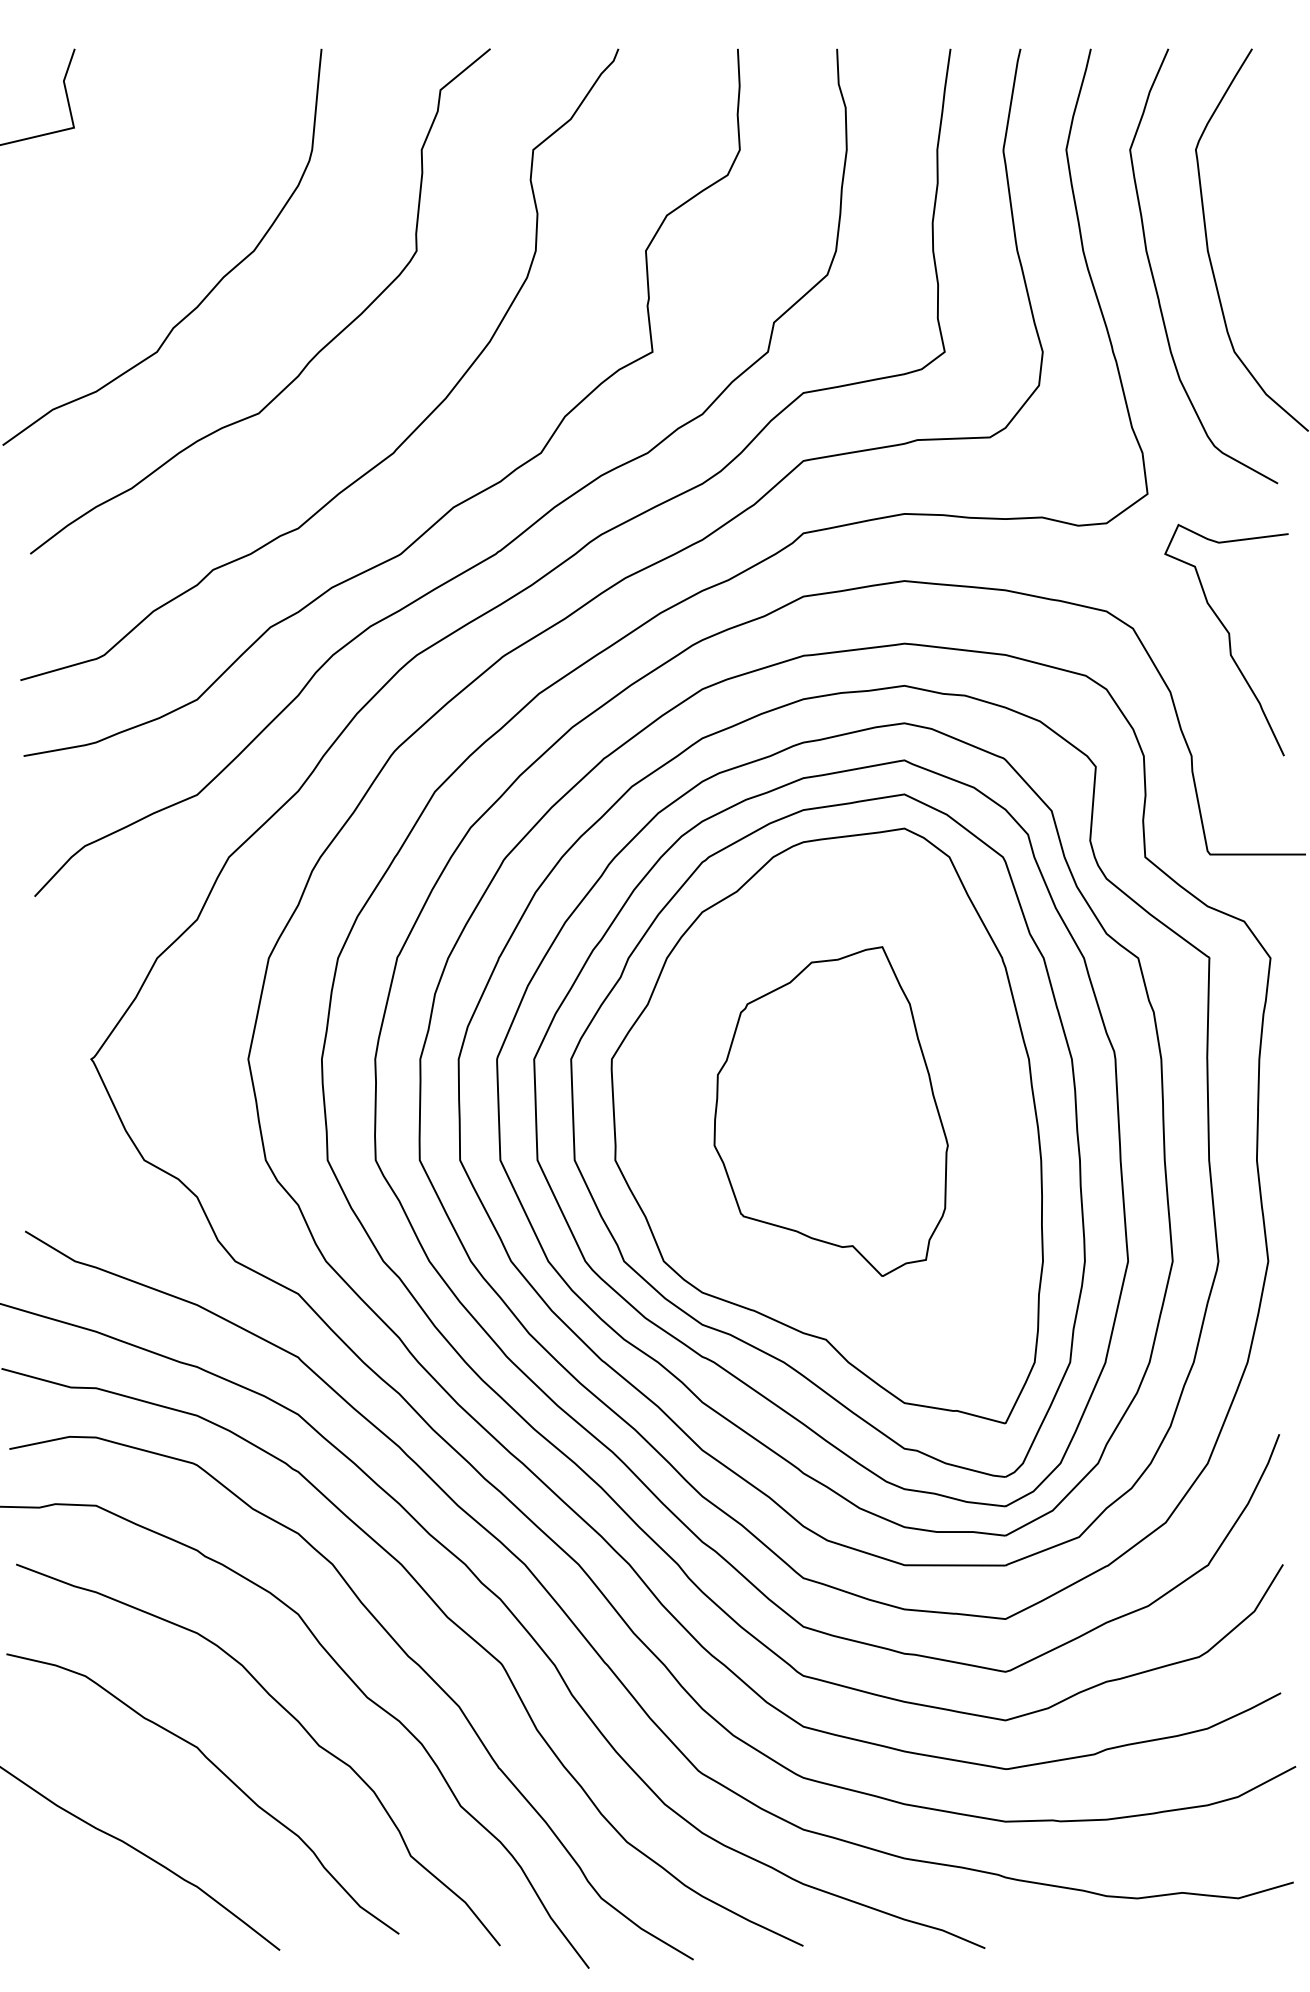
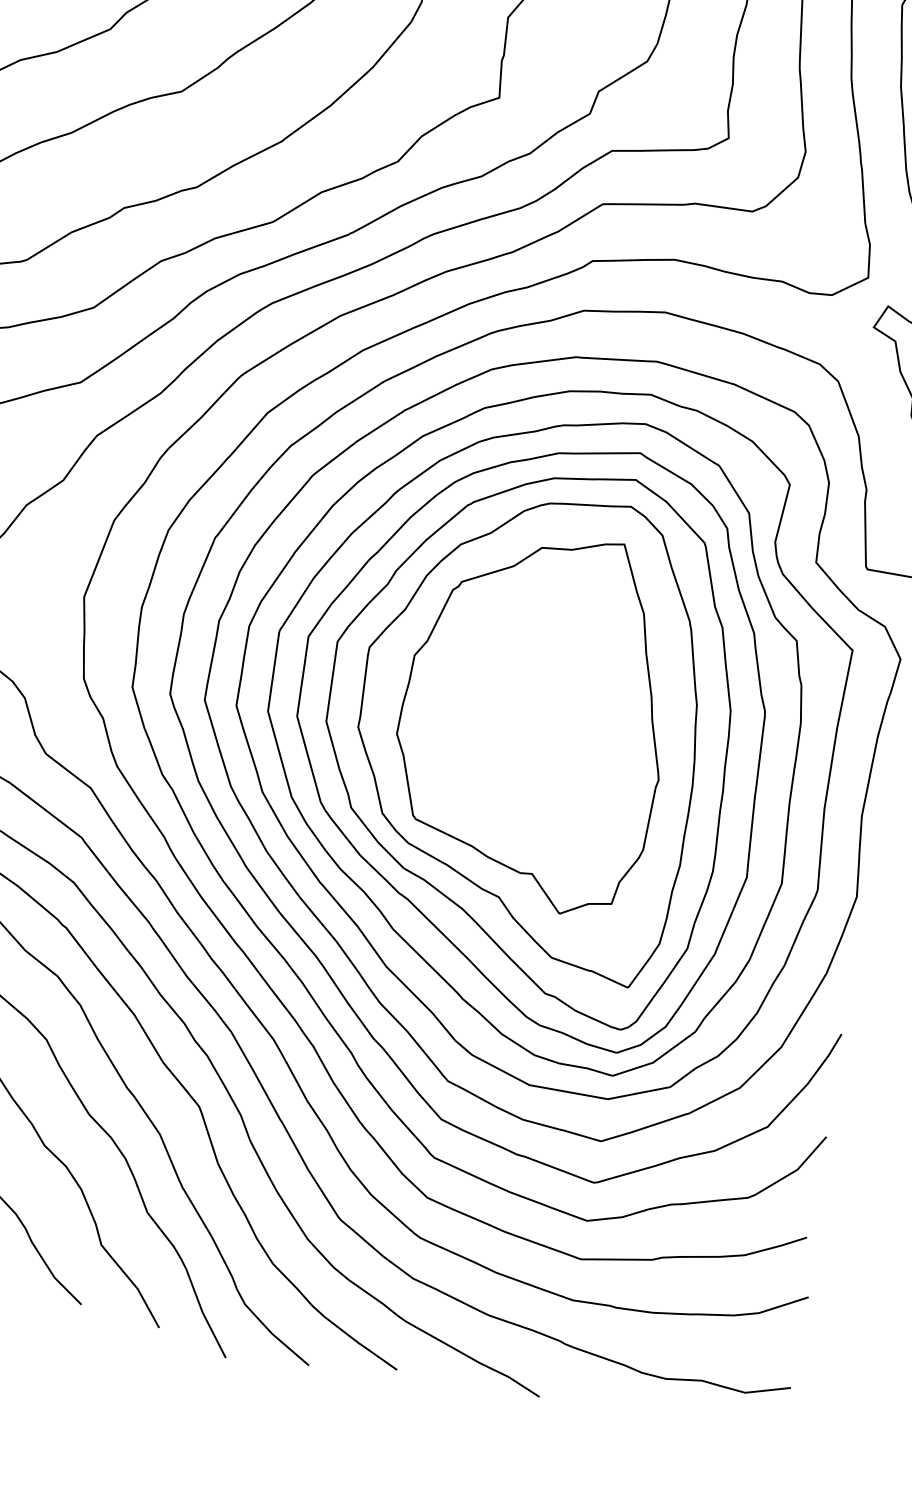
part: (830, 1111) -> (533, 718), size x1.43

